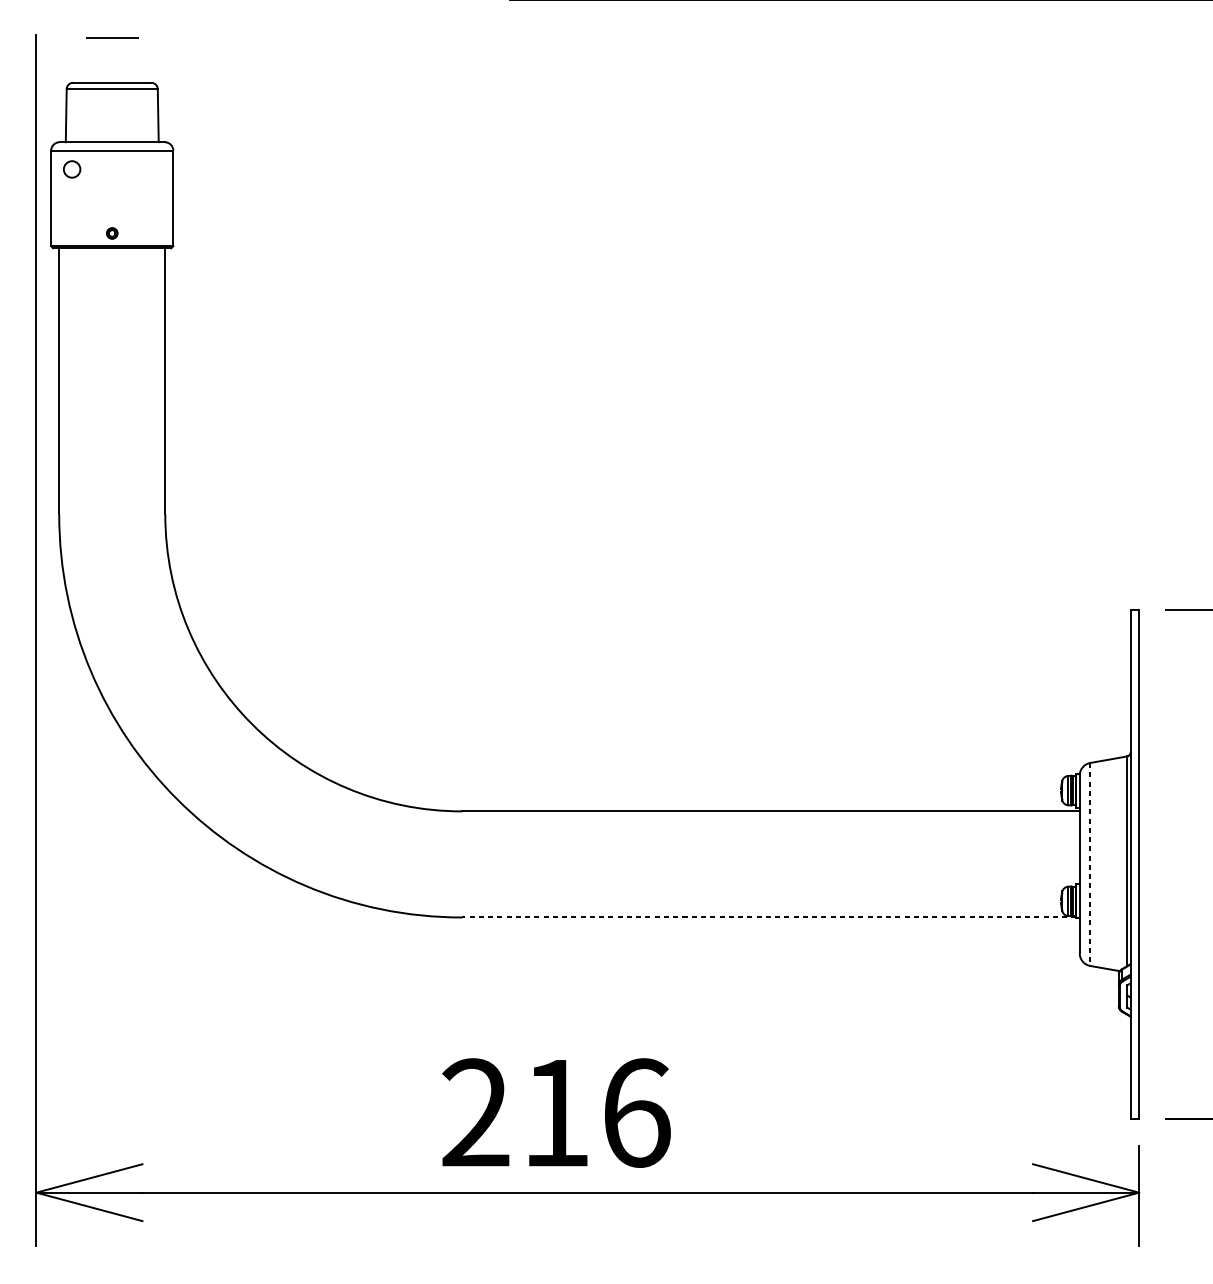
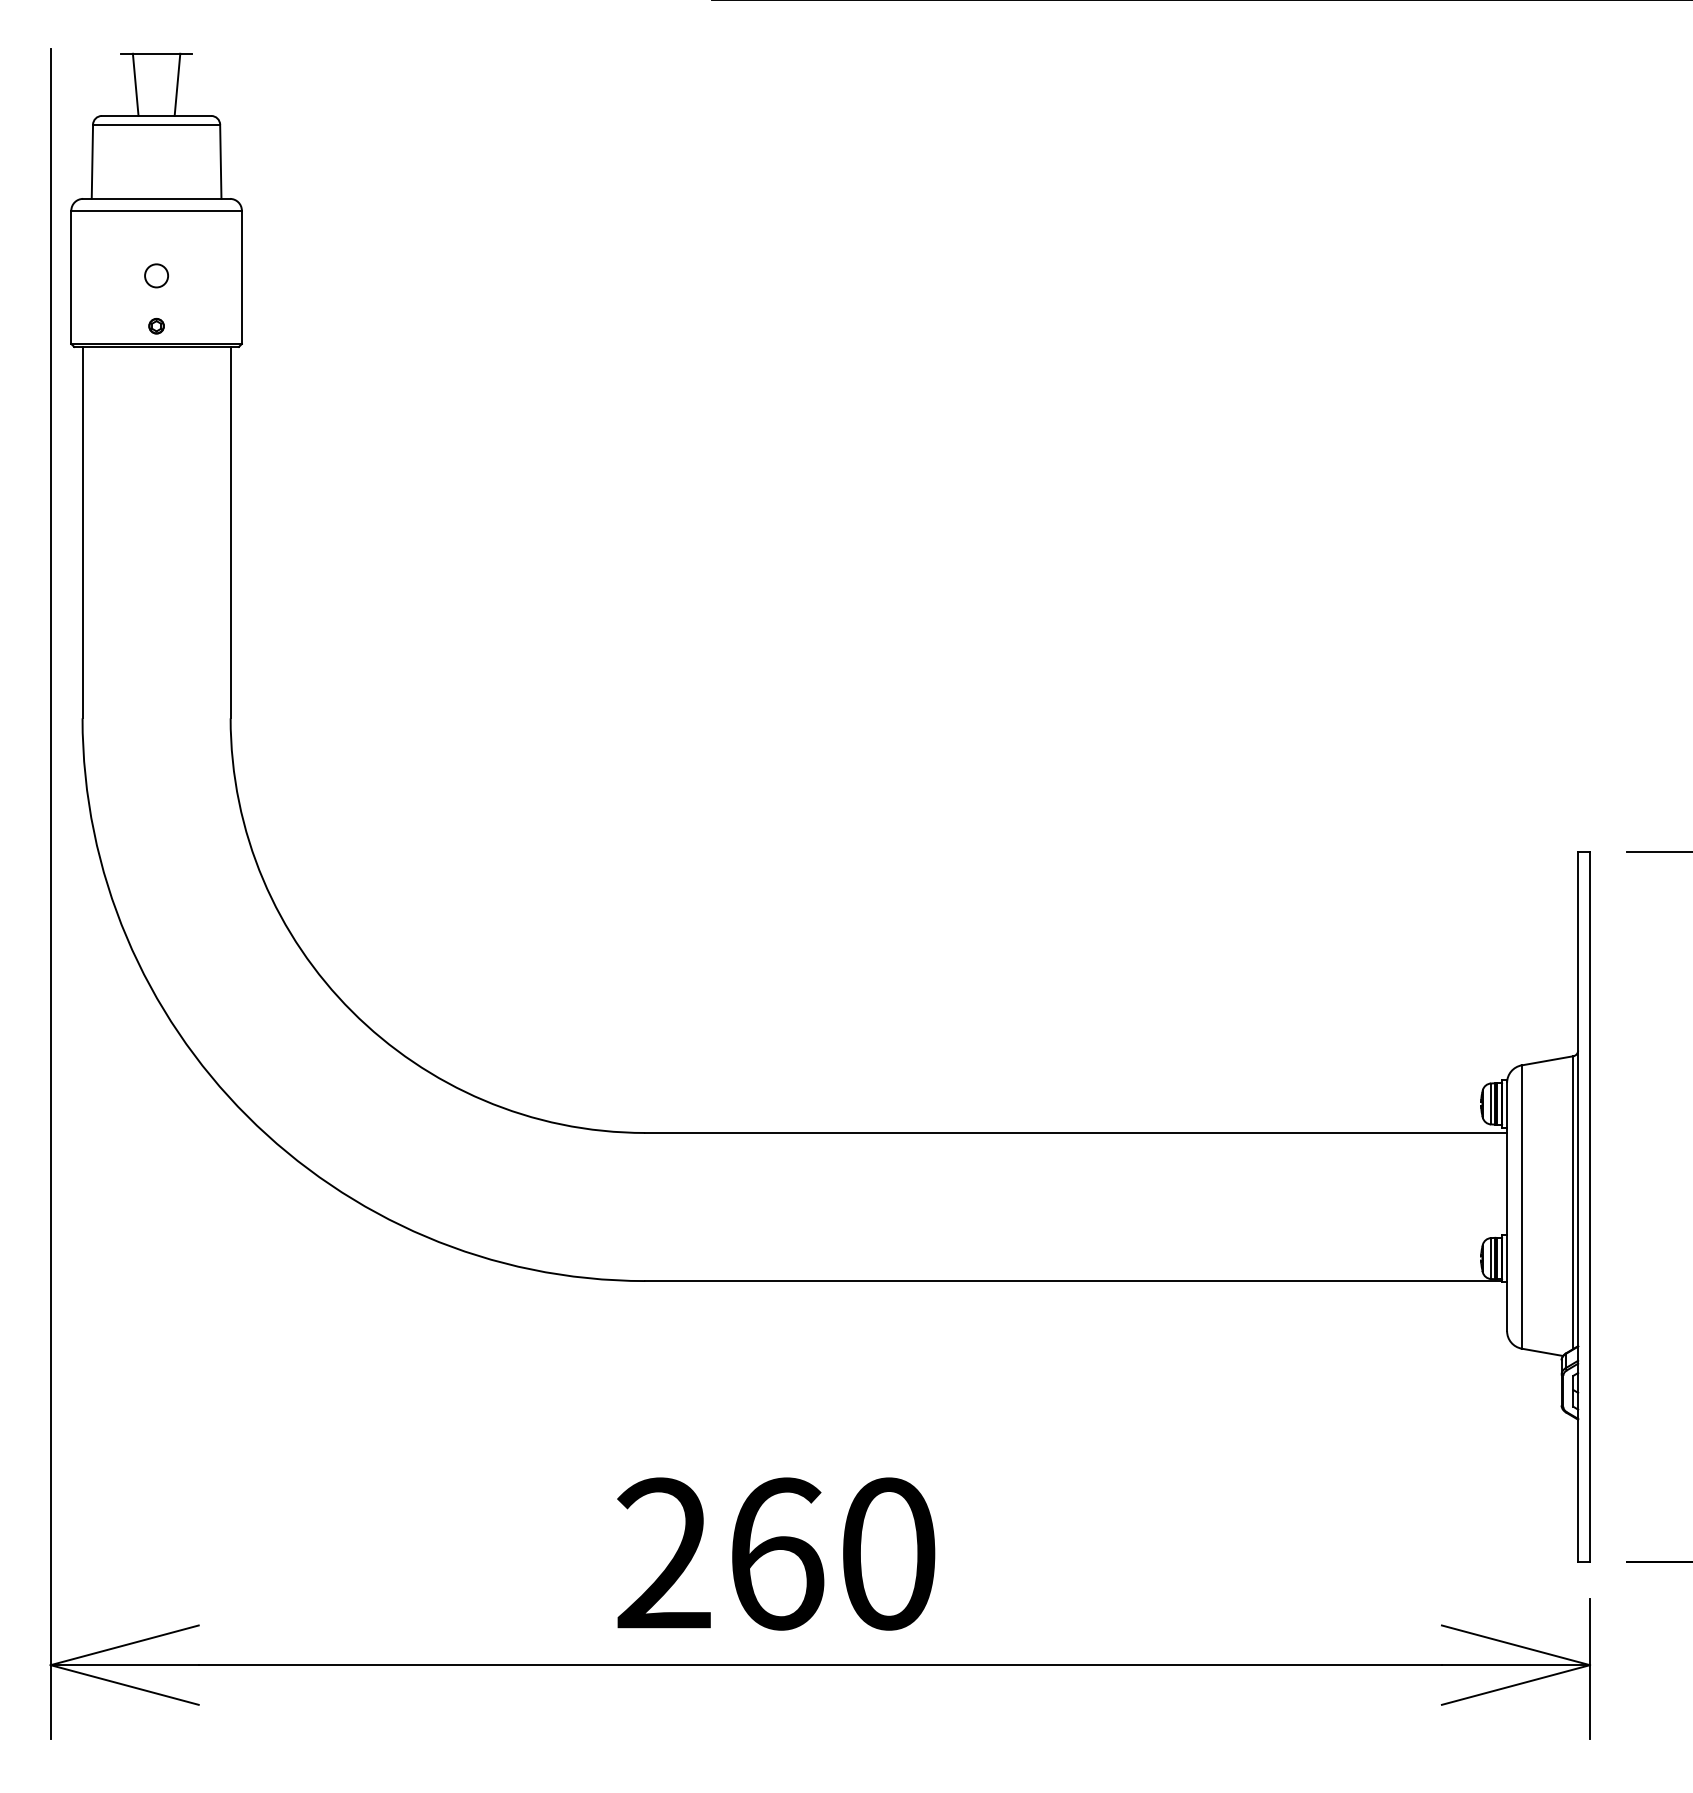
line: (97, 60) -> (135, 84), added
line: (127, 60) -> (177, 84), added
circle: (72, 169) -> (156, 275), moved
line: (1090, 864) -> (1521, 1207), dashed -> solid
line: (769, 917) -> (1073, 1281), dashed -> solid
text: (597, 1112) -> (834, 1553), 216 -> 260

